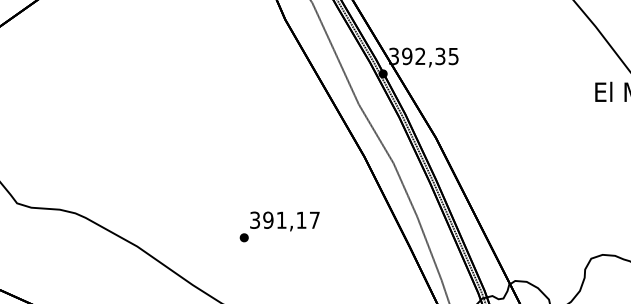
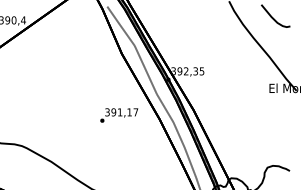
text: (280, 226) -> (119, 115), moved

